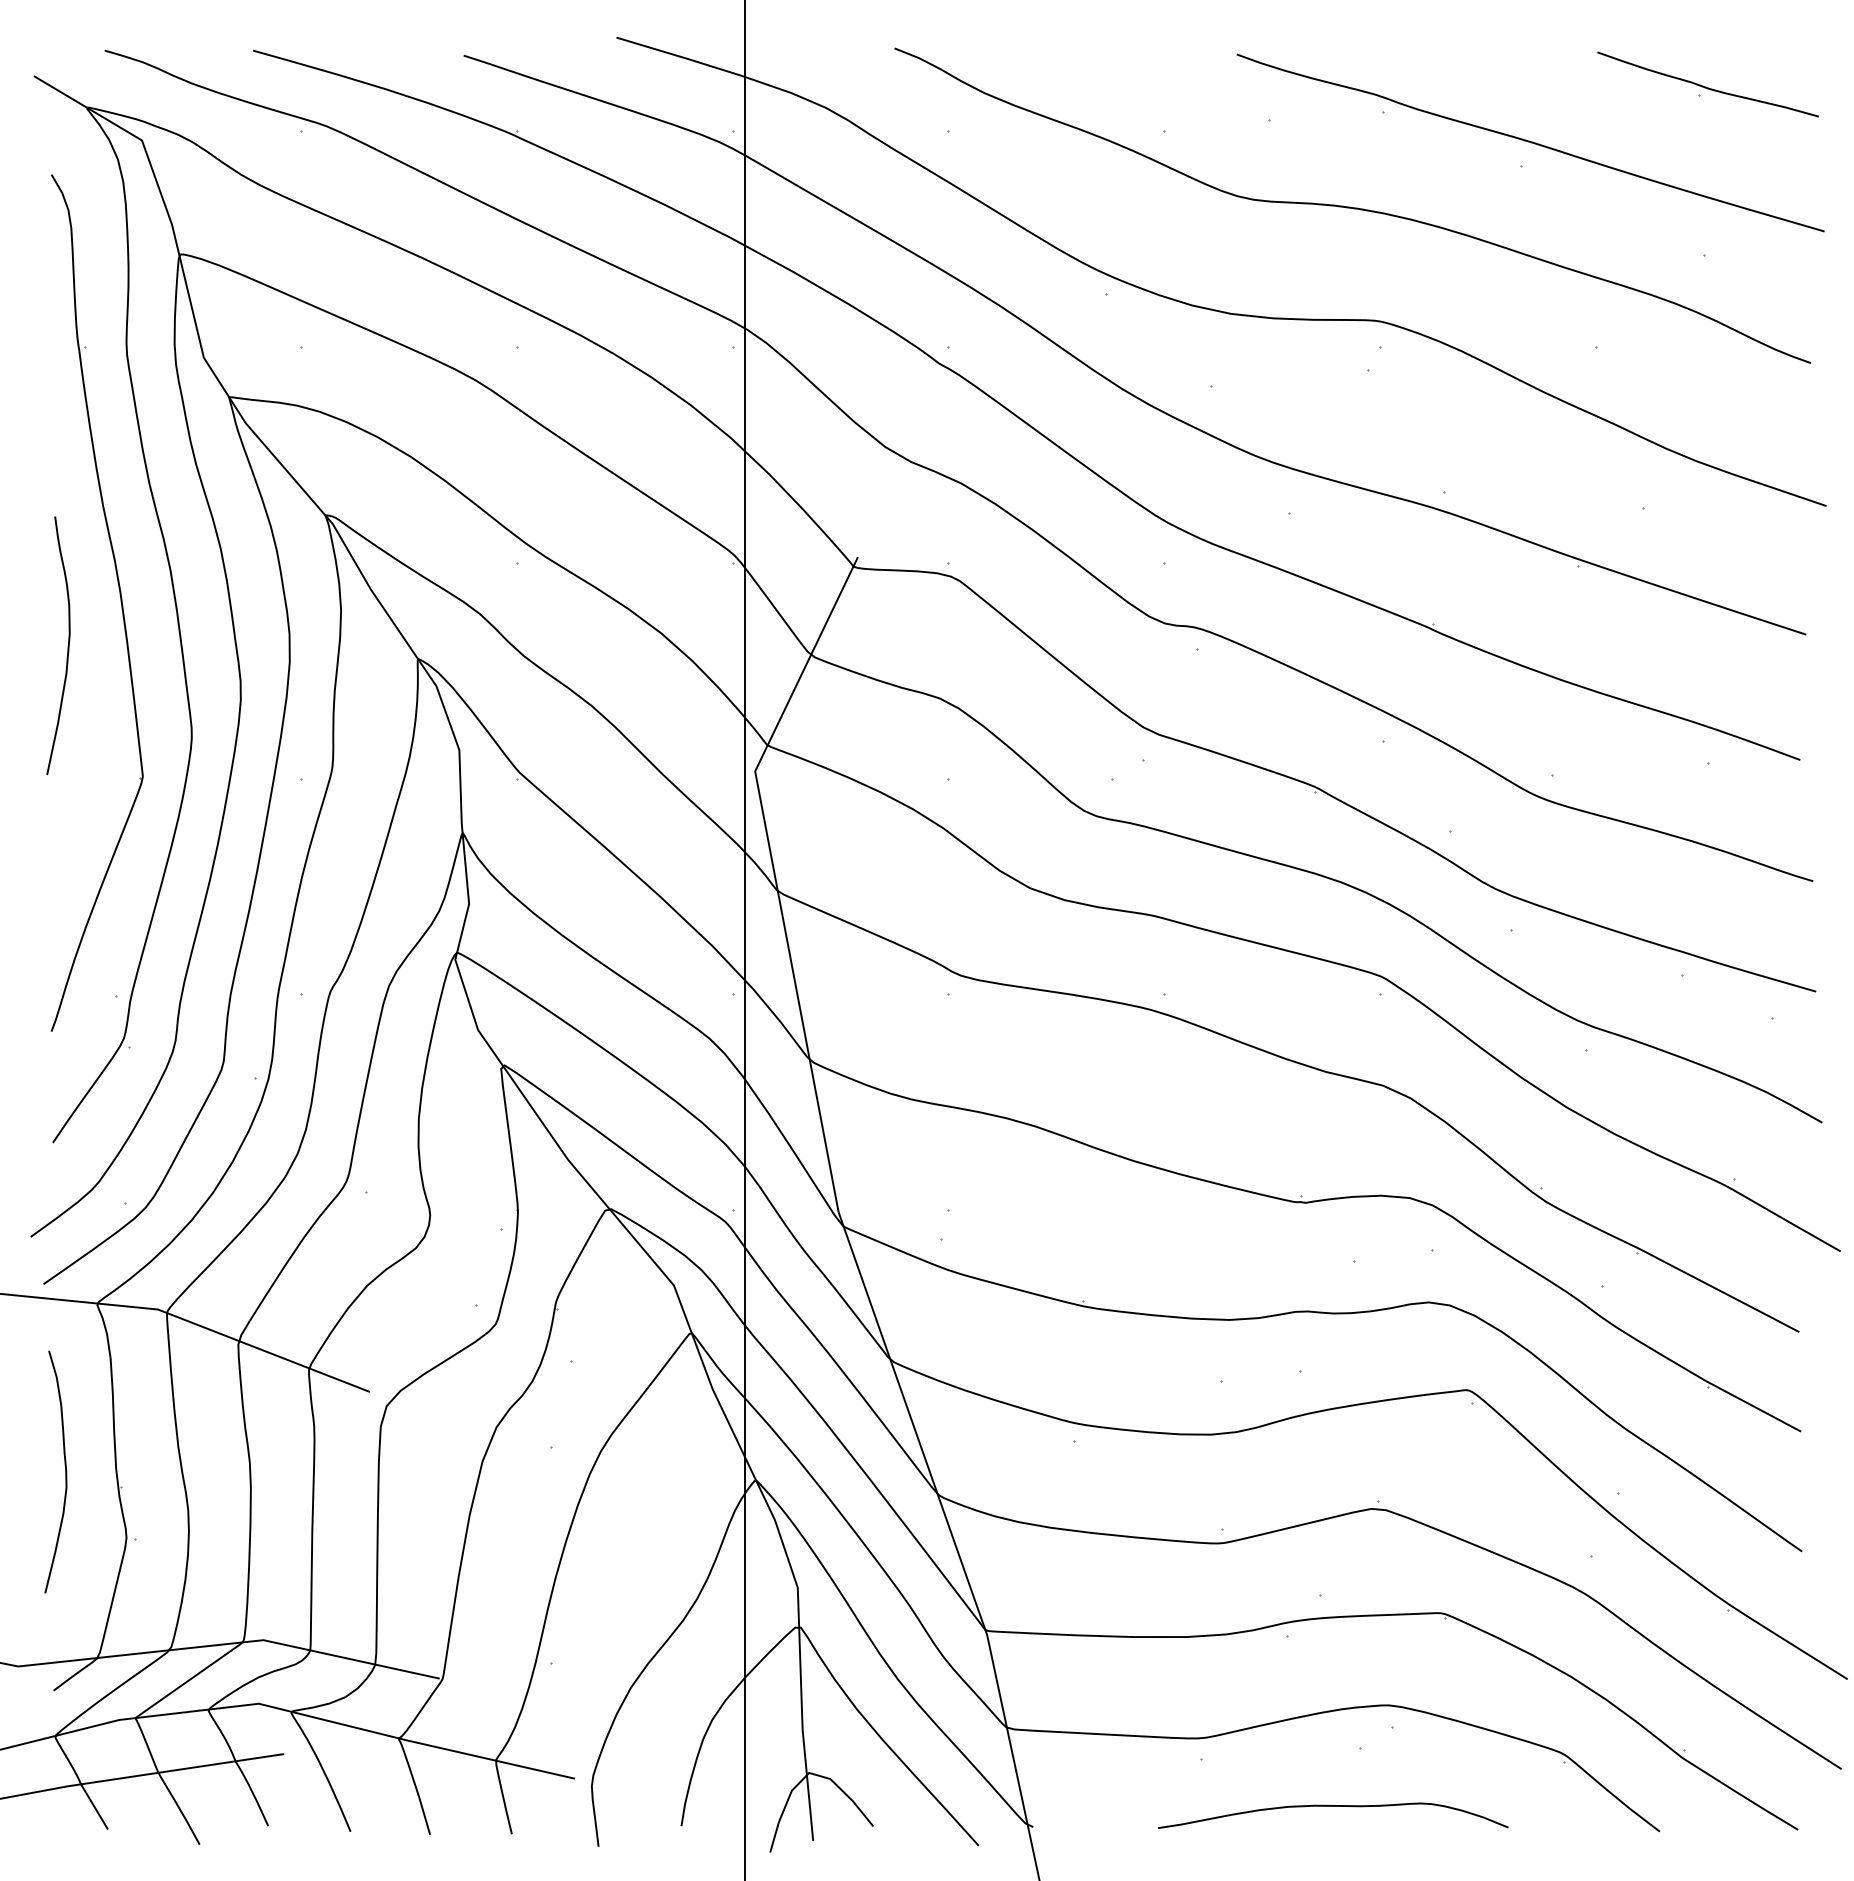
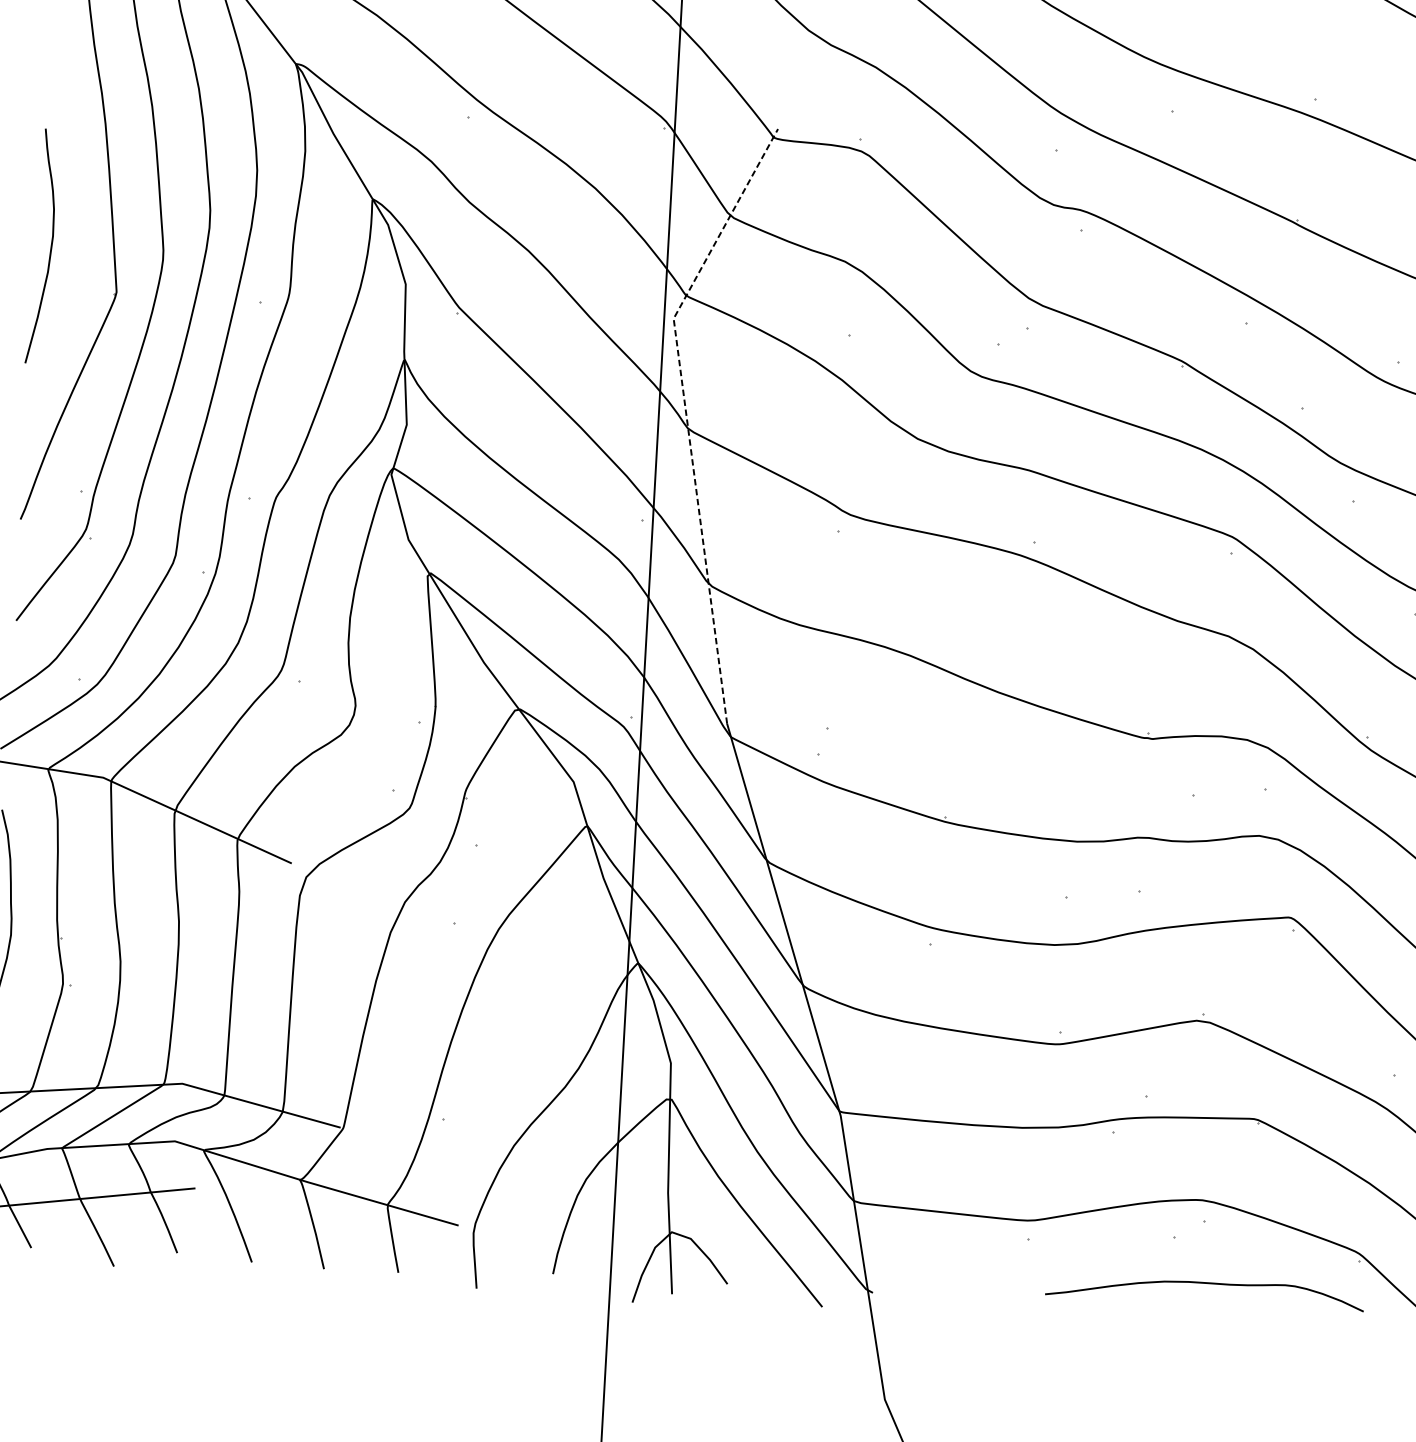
curve: (67, 645) -> (50, 246), moved
line: (774, 874) -> (686, 413), solid -> dashed
curve: (1333, 1806) -> (1205, 1283), moved

